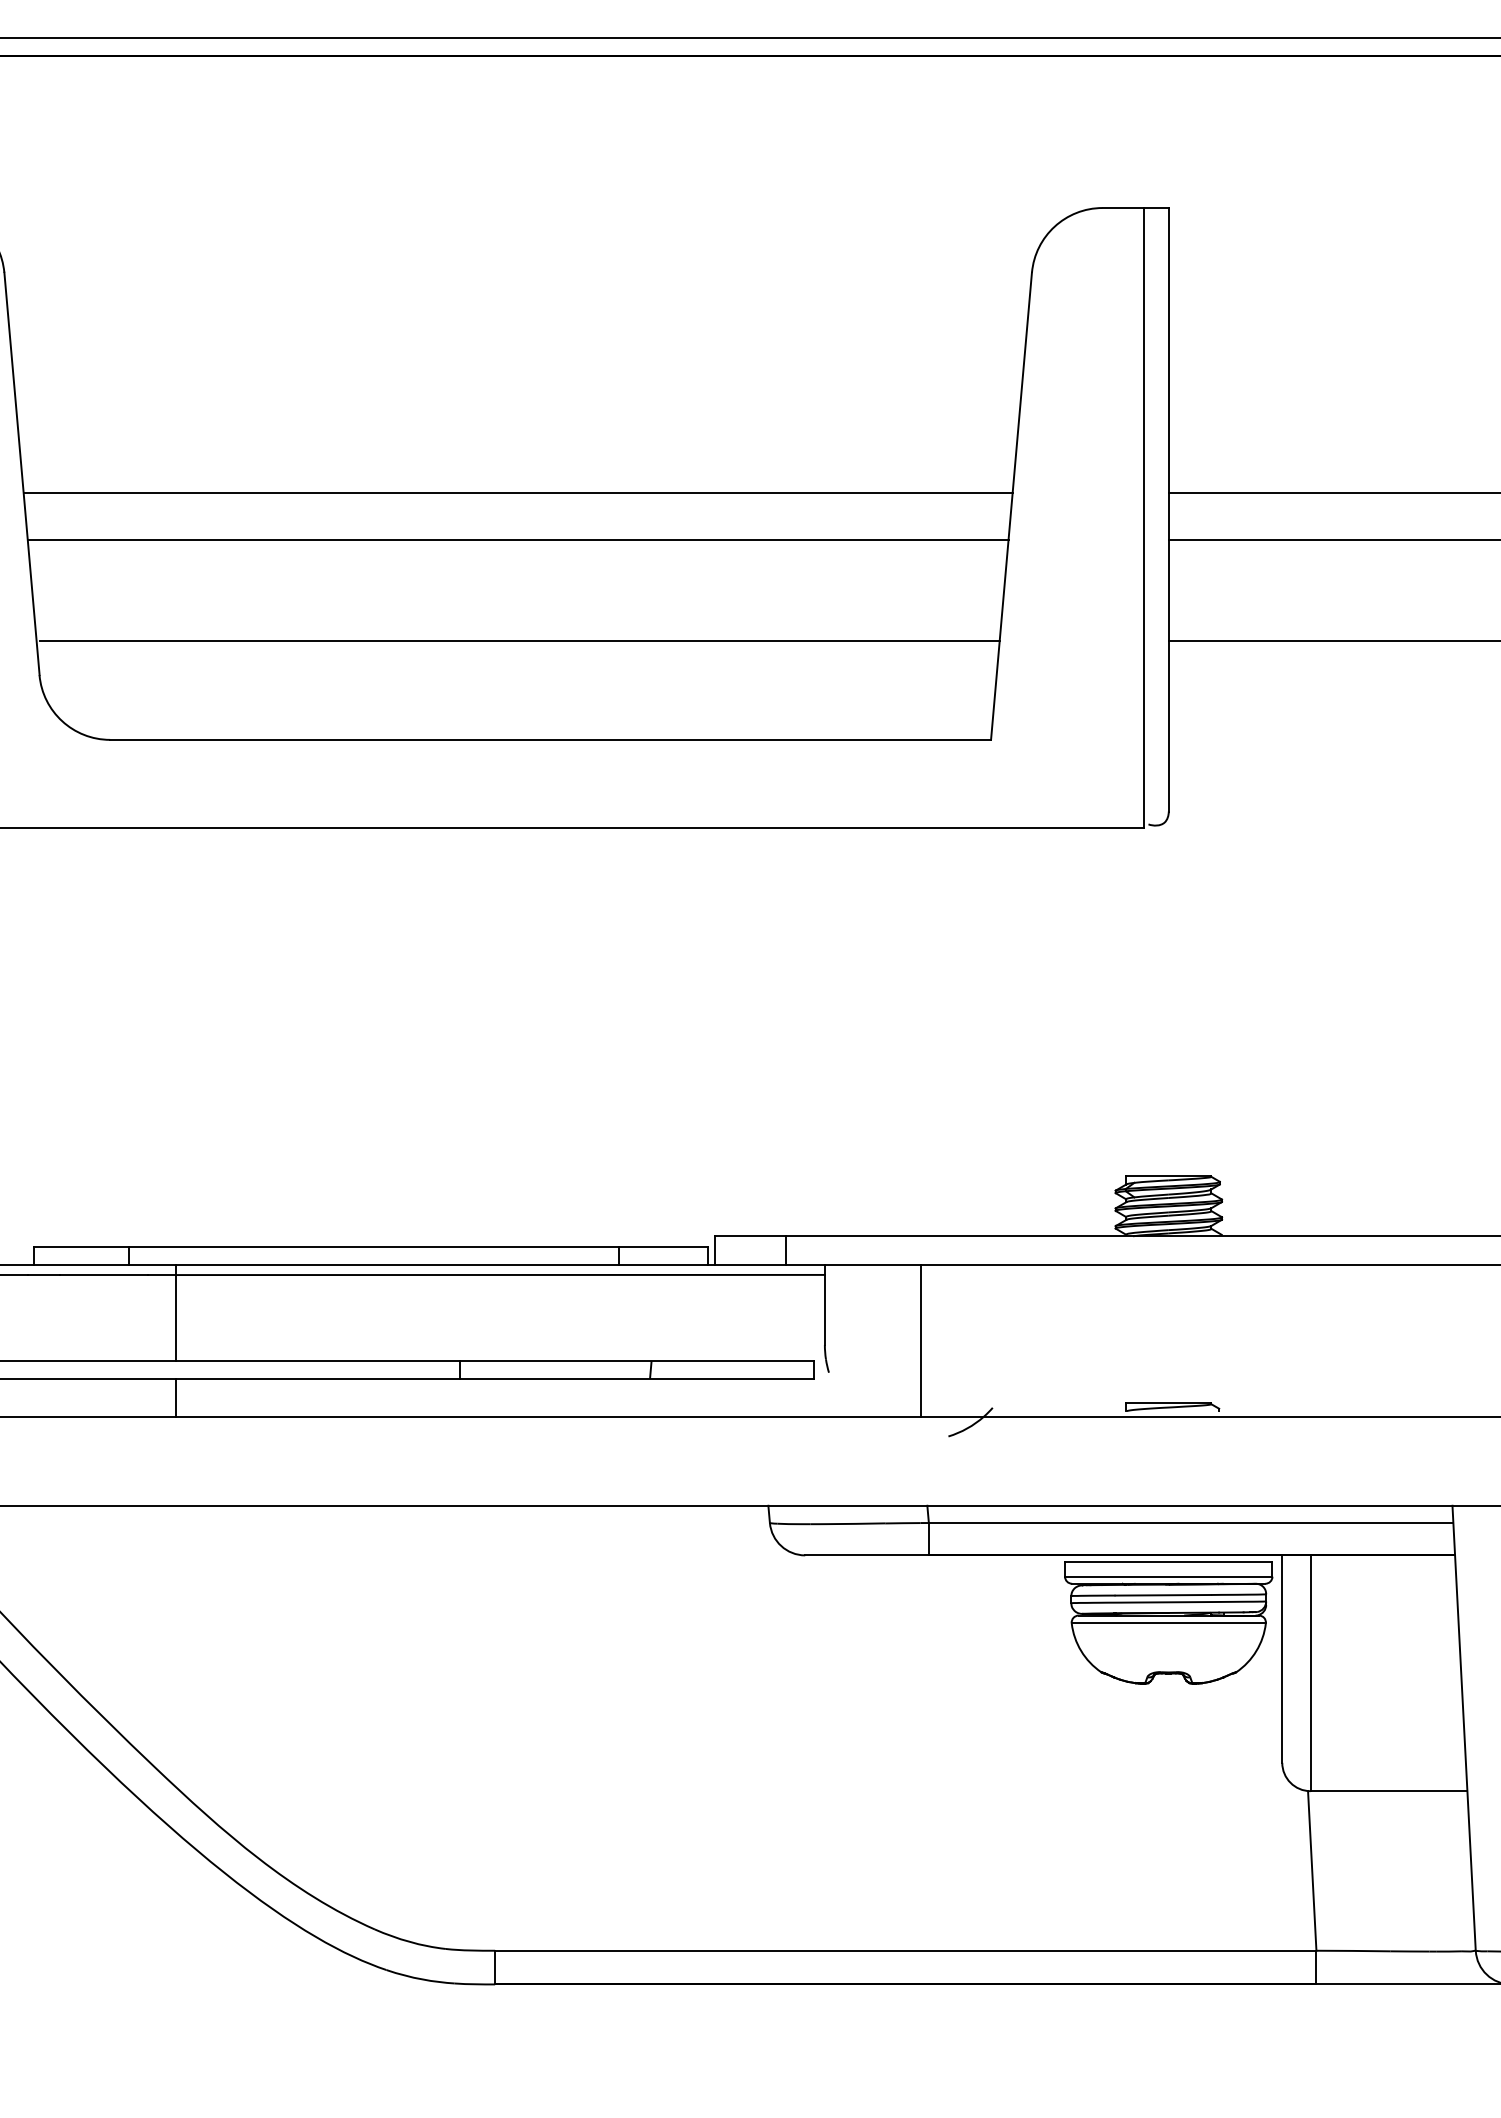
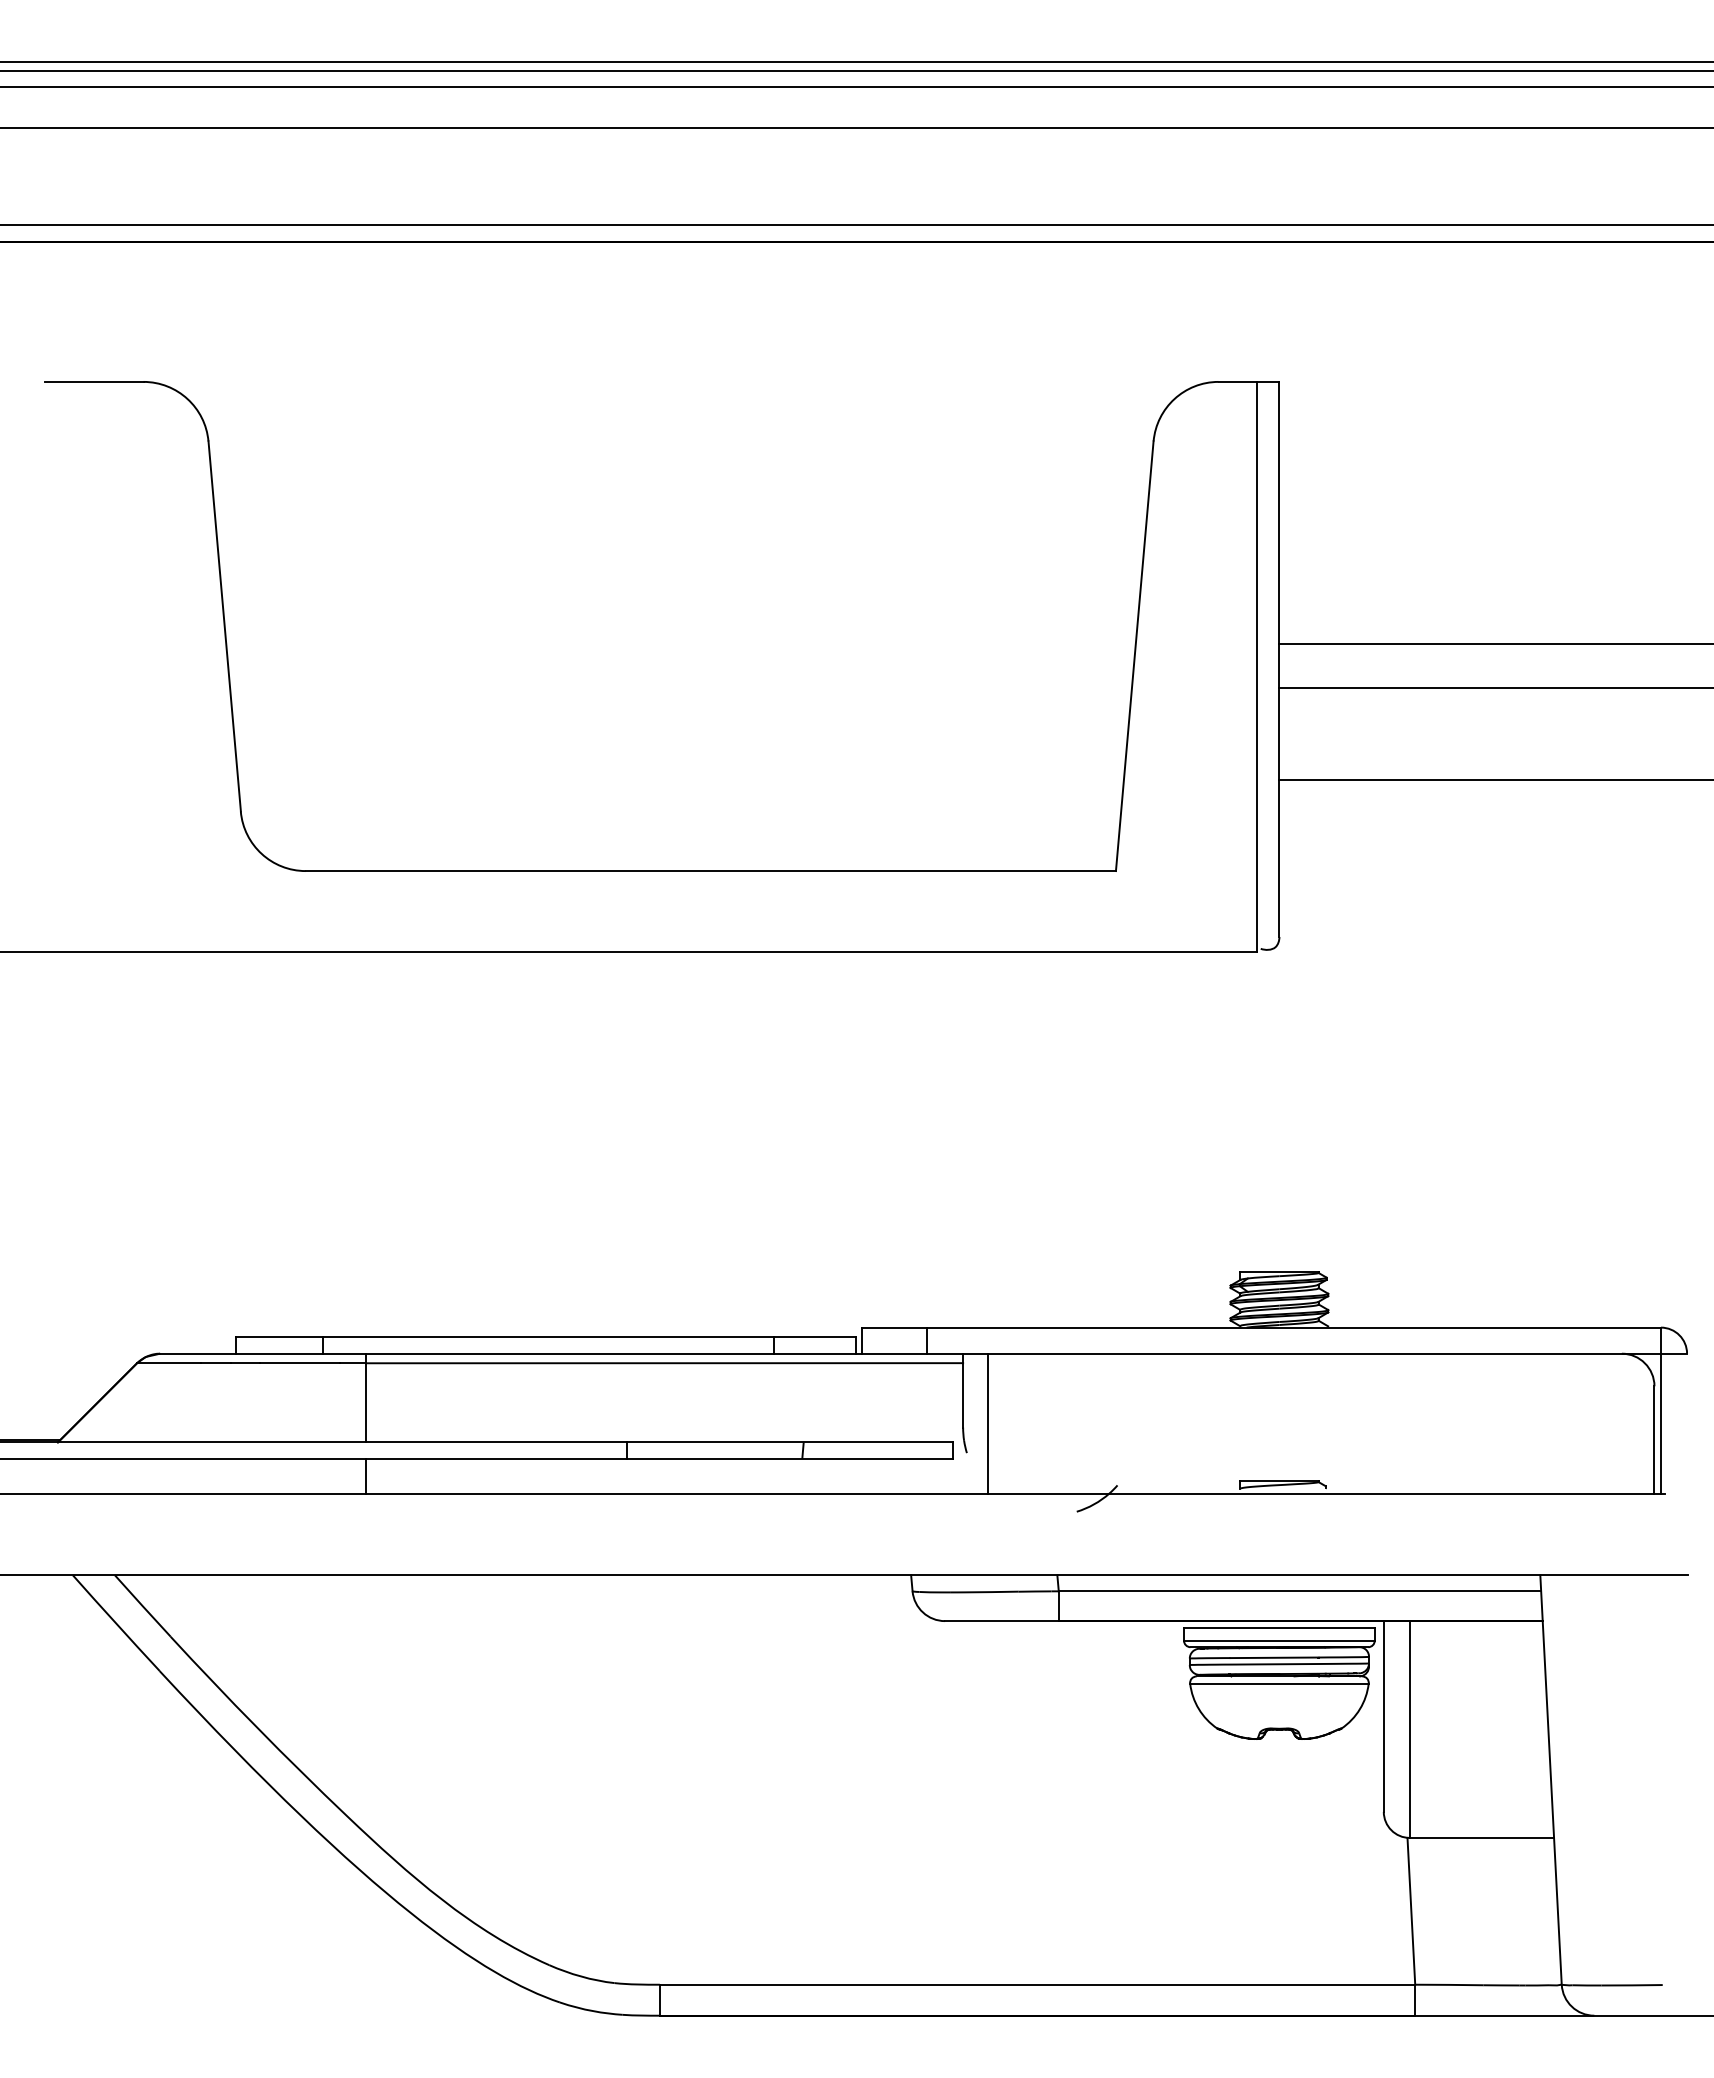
line: (517, 492) -> (680, 643), removed
line: (518, 540) -> (681, 687), removed
line: (519, 640) -> (682, 779), removed
line: (920, 1340) -> (988, 1423), moved

